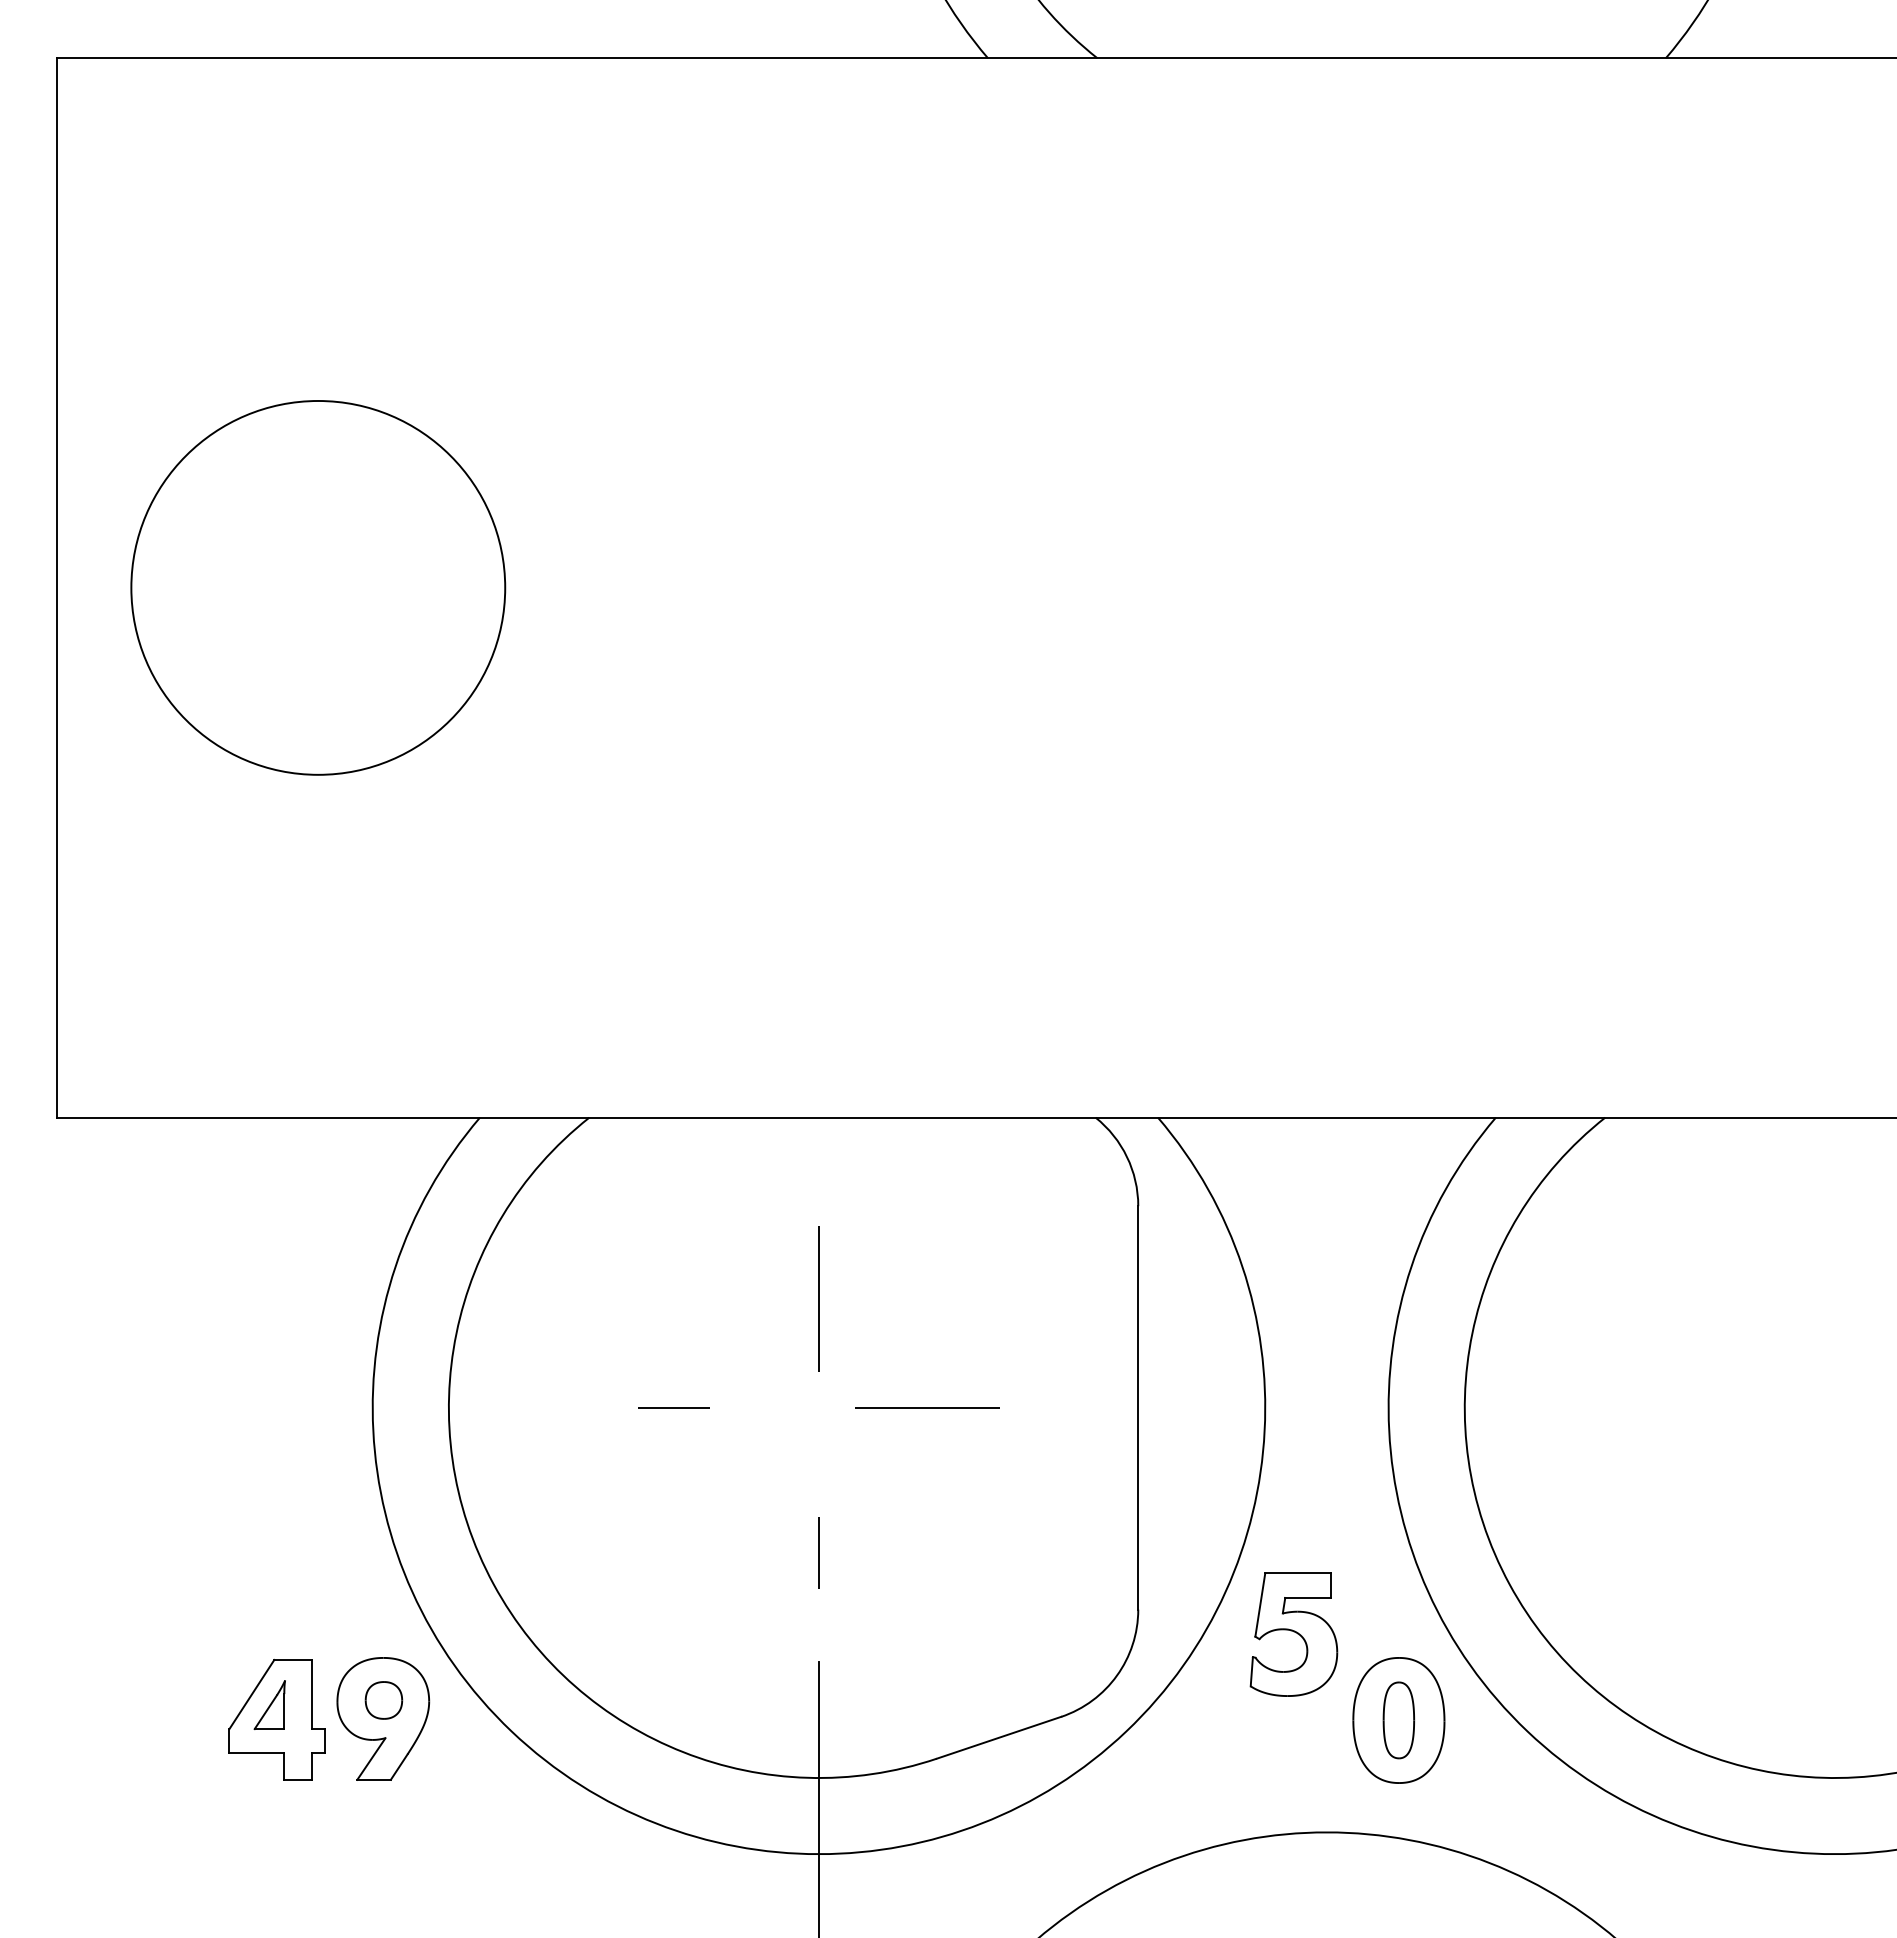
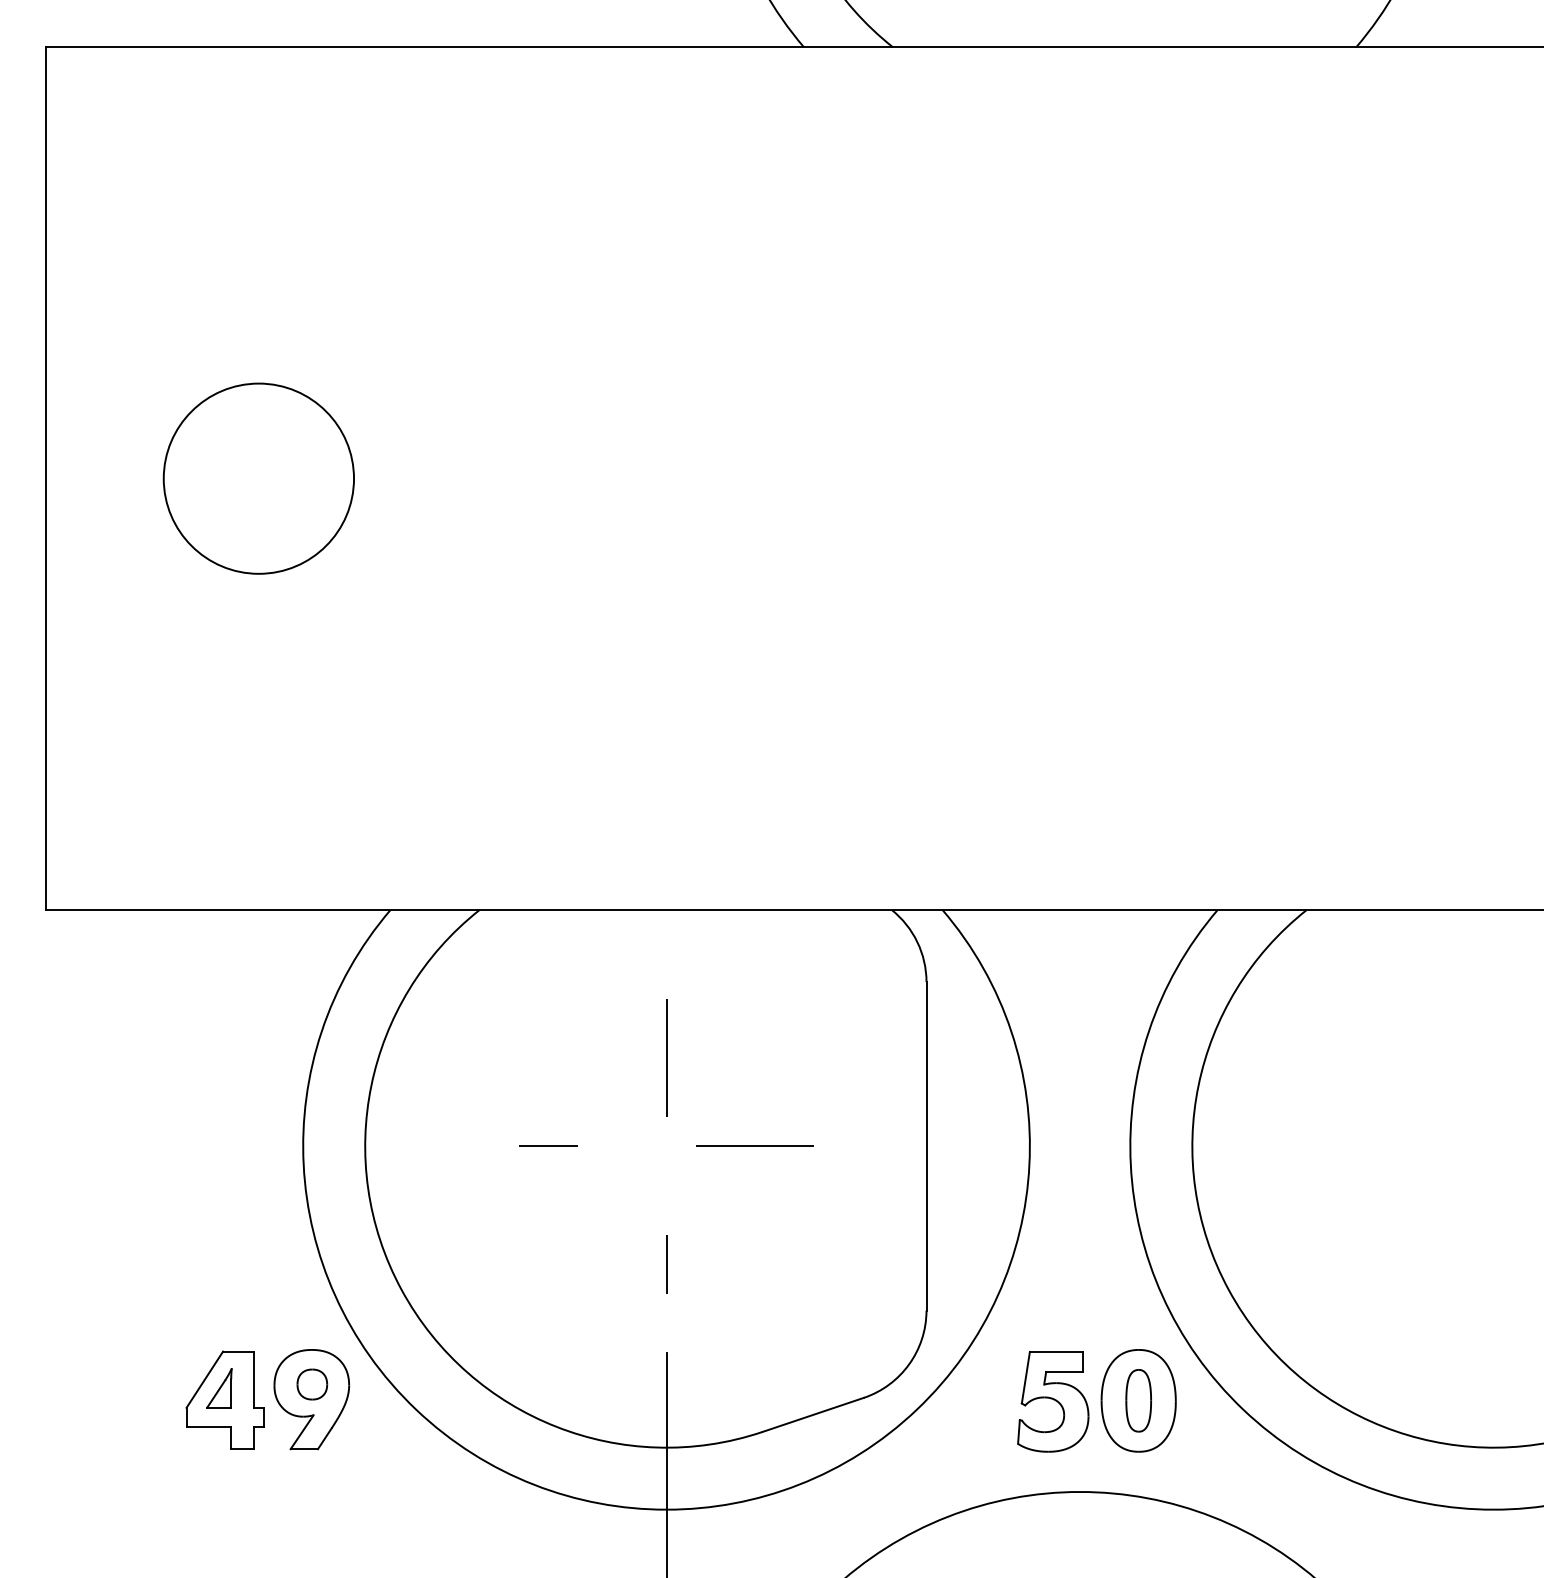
circle: (318, 587) -> (259, 478), size x0.62
part: (1293, 1634) -> (1052, 1401), moved

